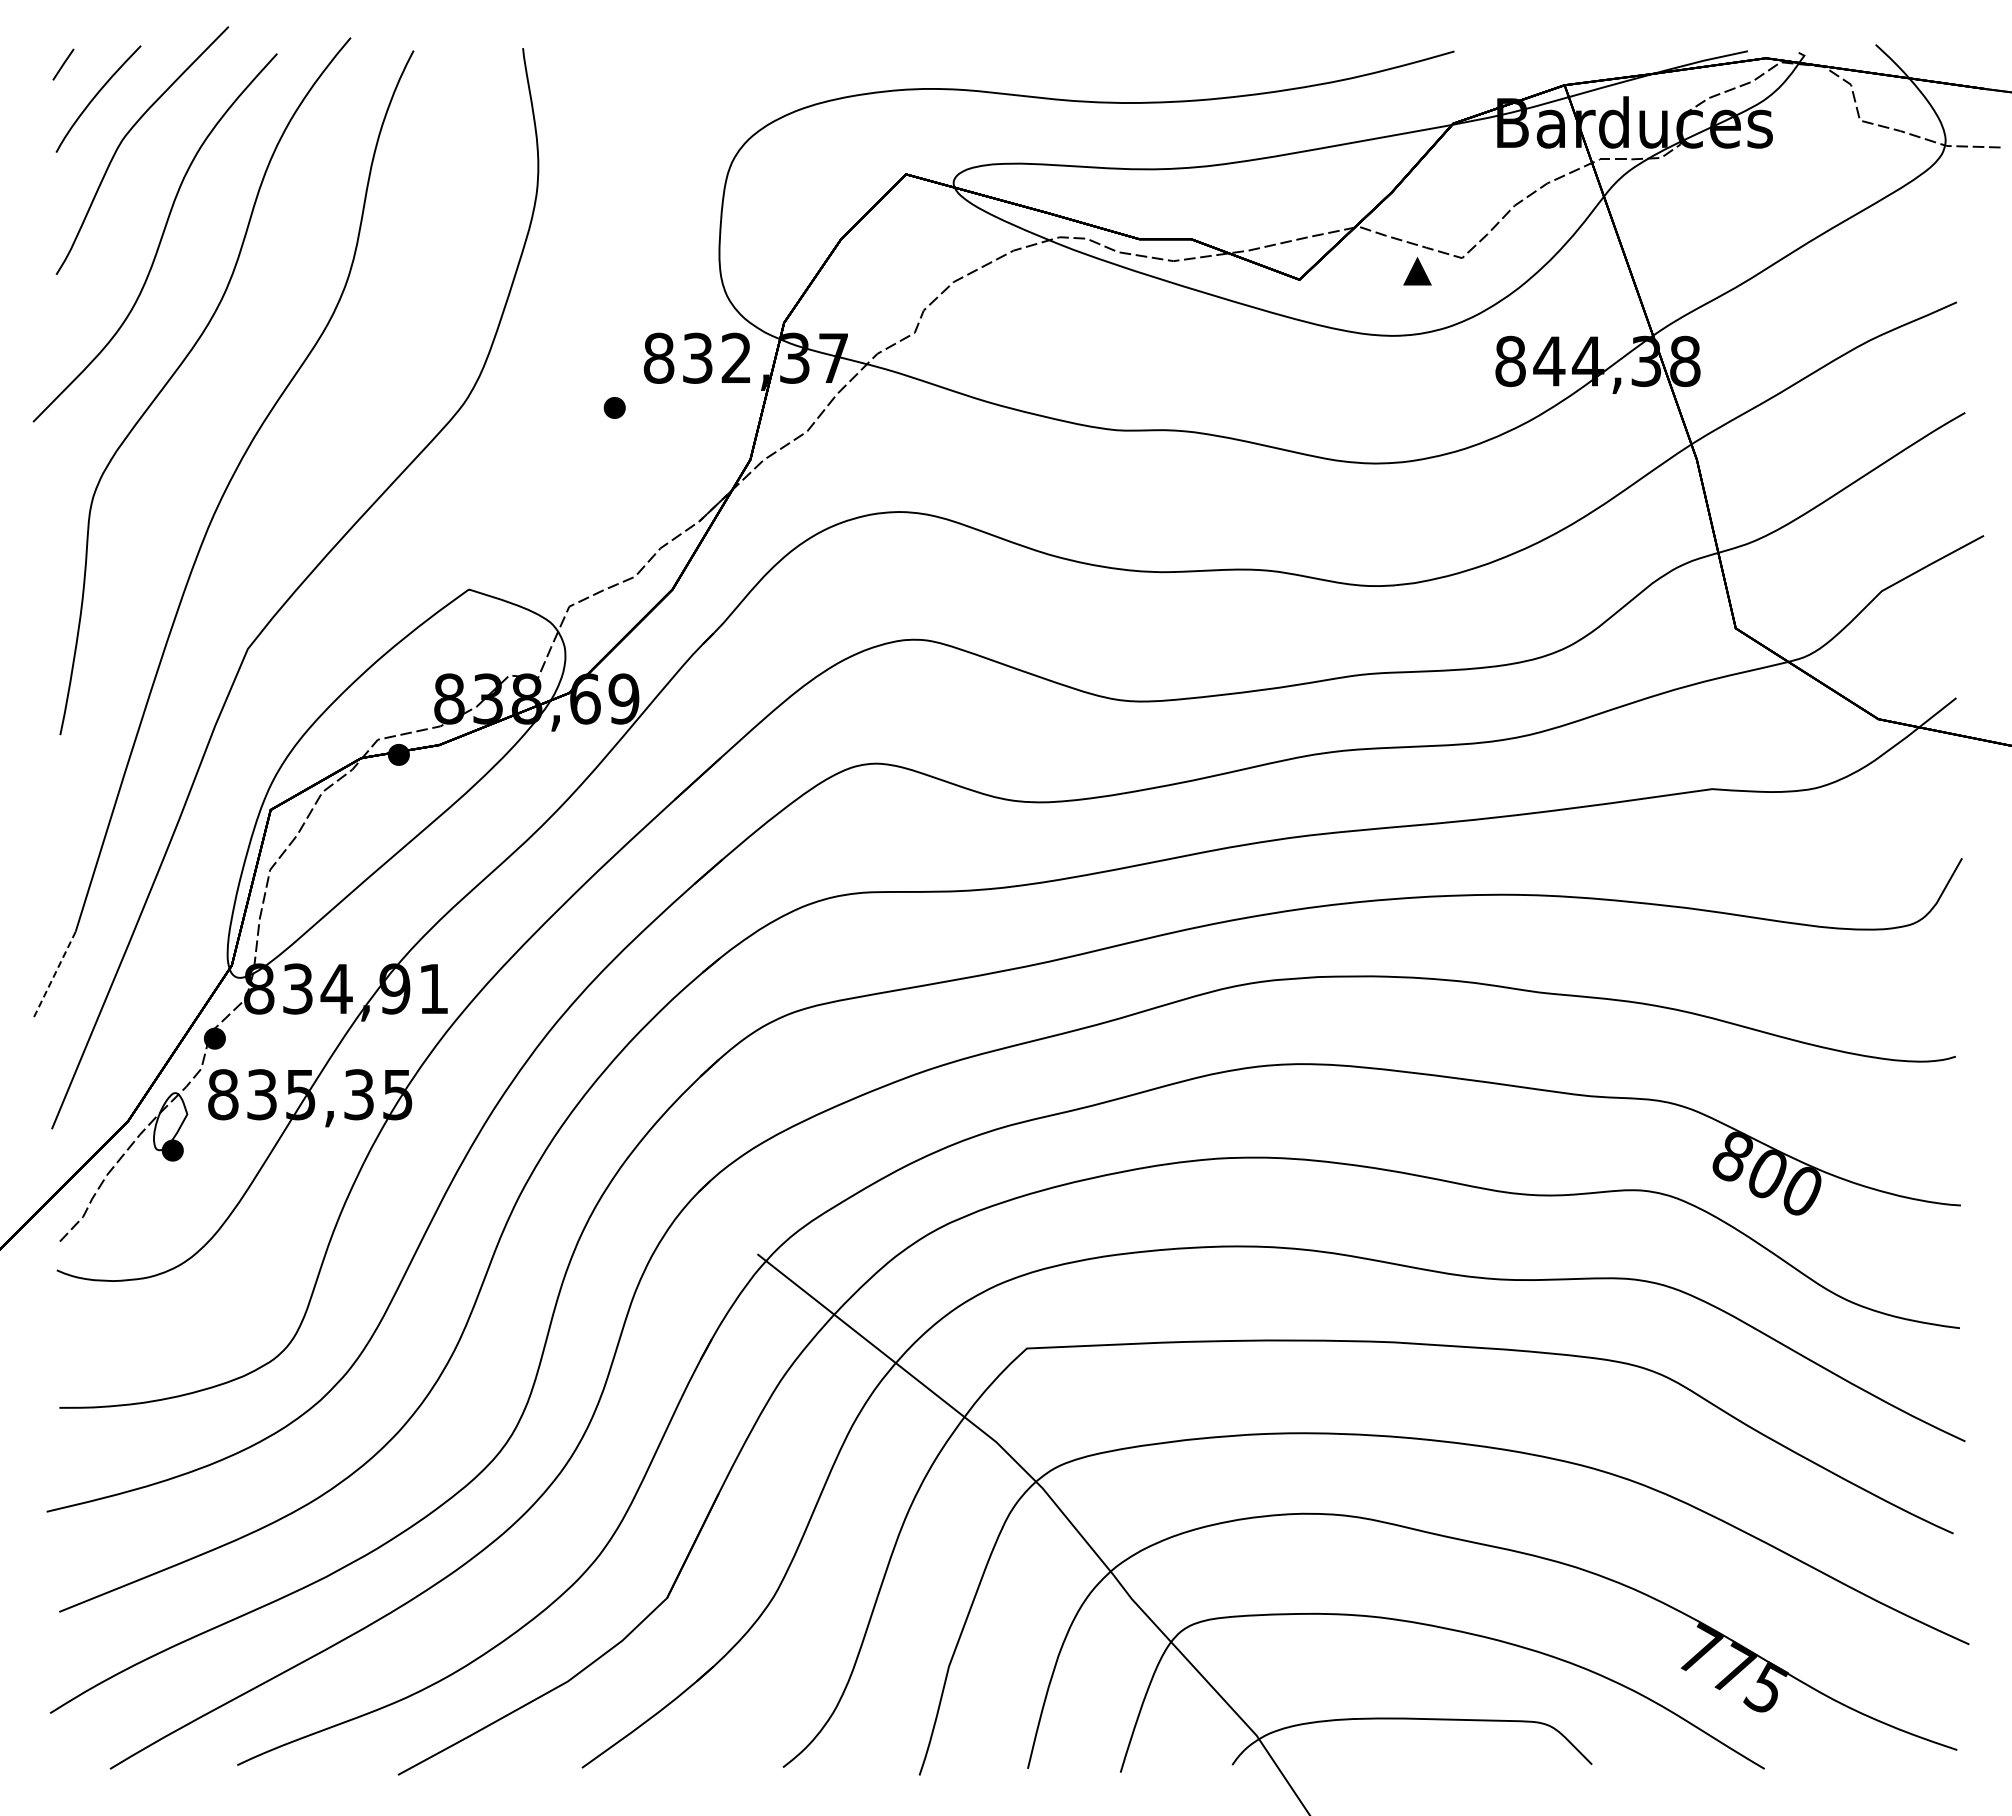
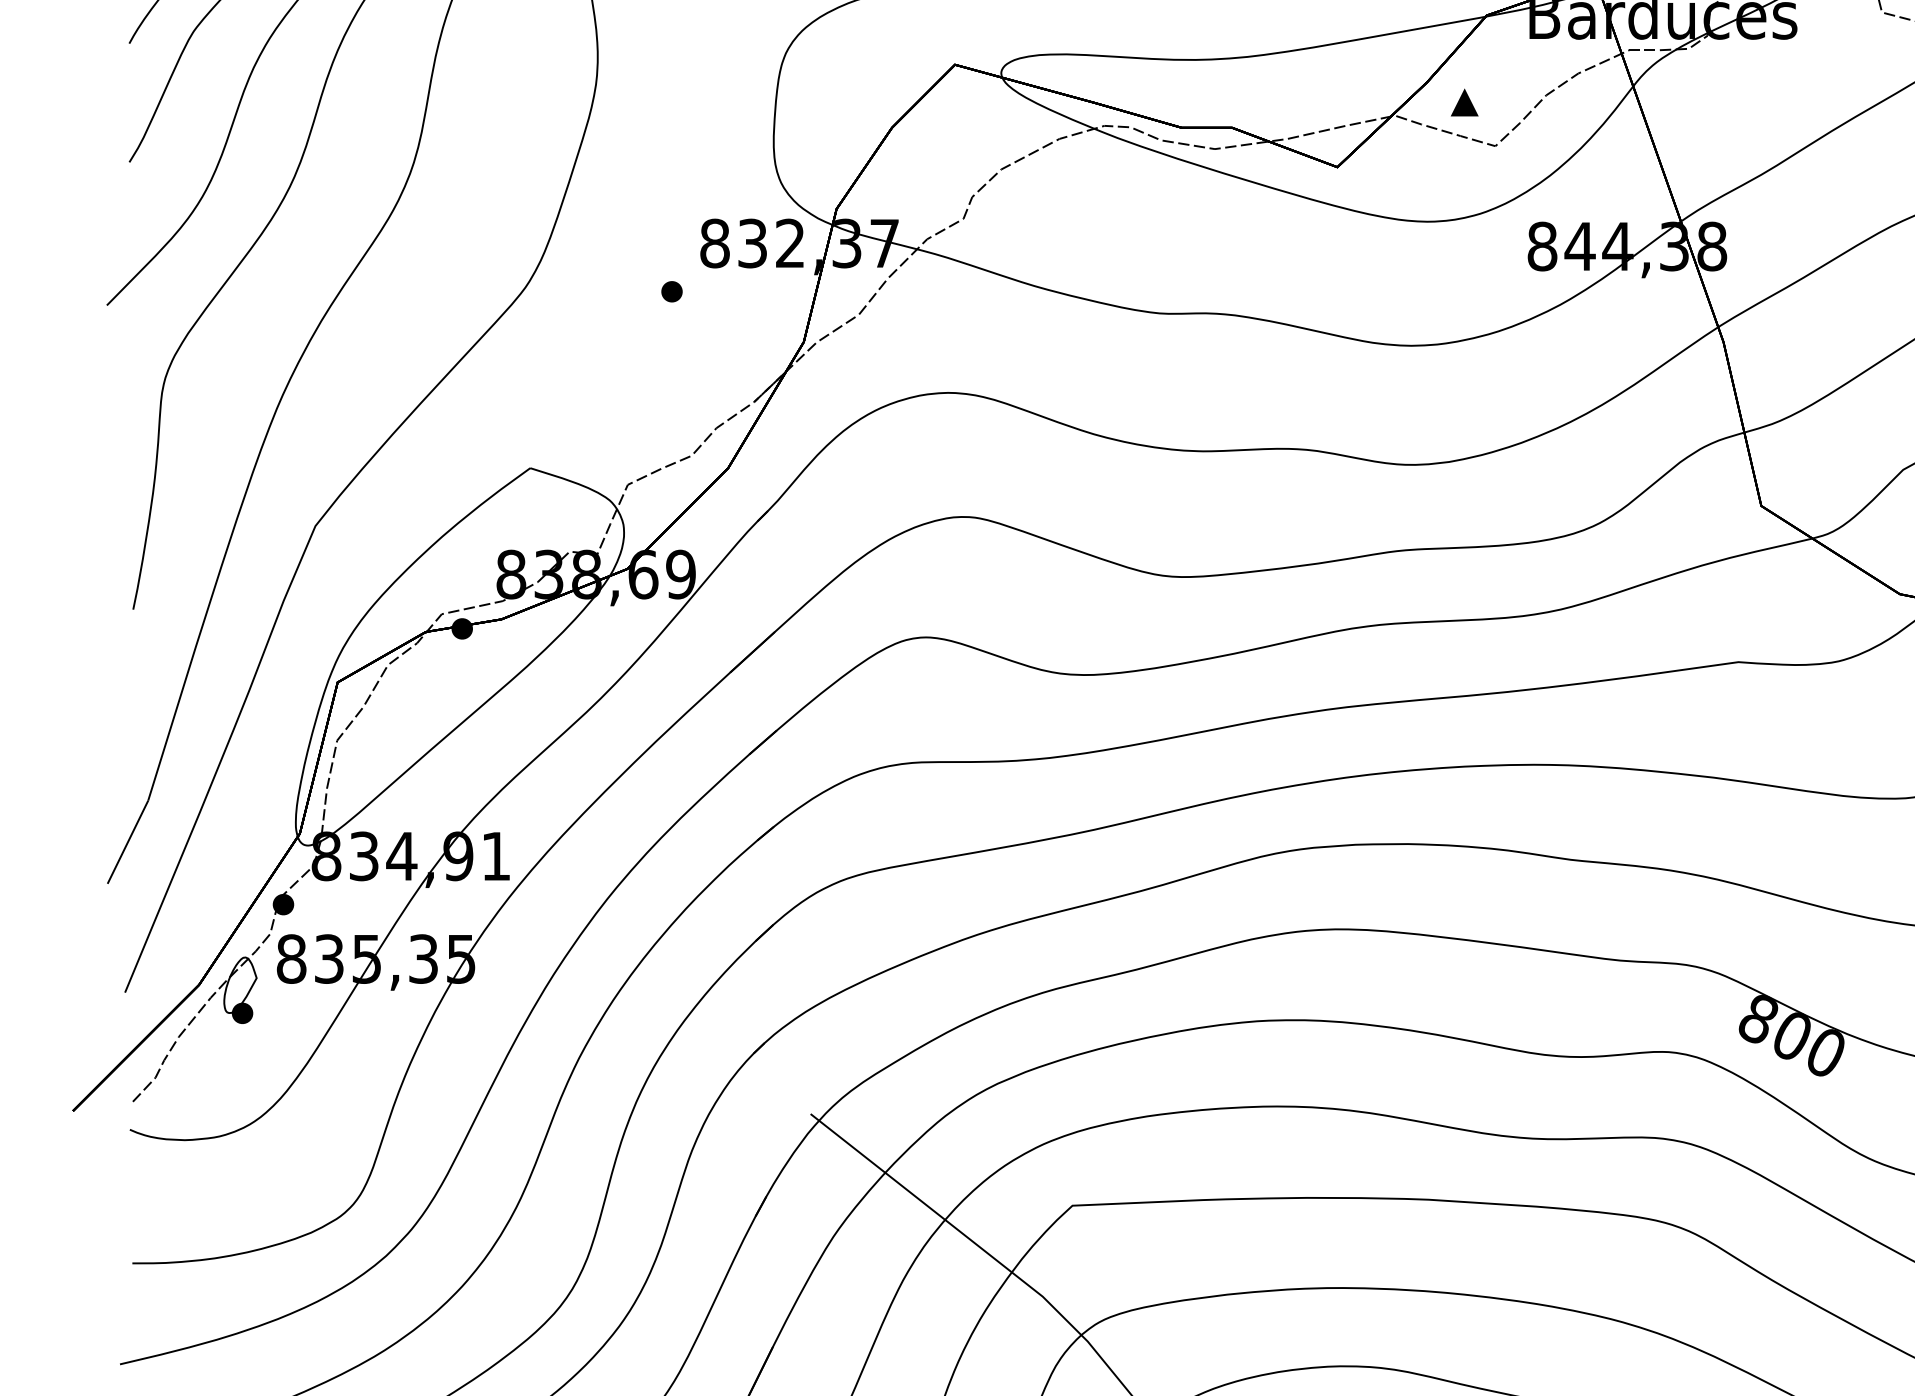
part: (1417, 271) -> (1464, 102), moved
line: (54, 974) -> (127, 842), dashed -> solid

